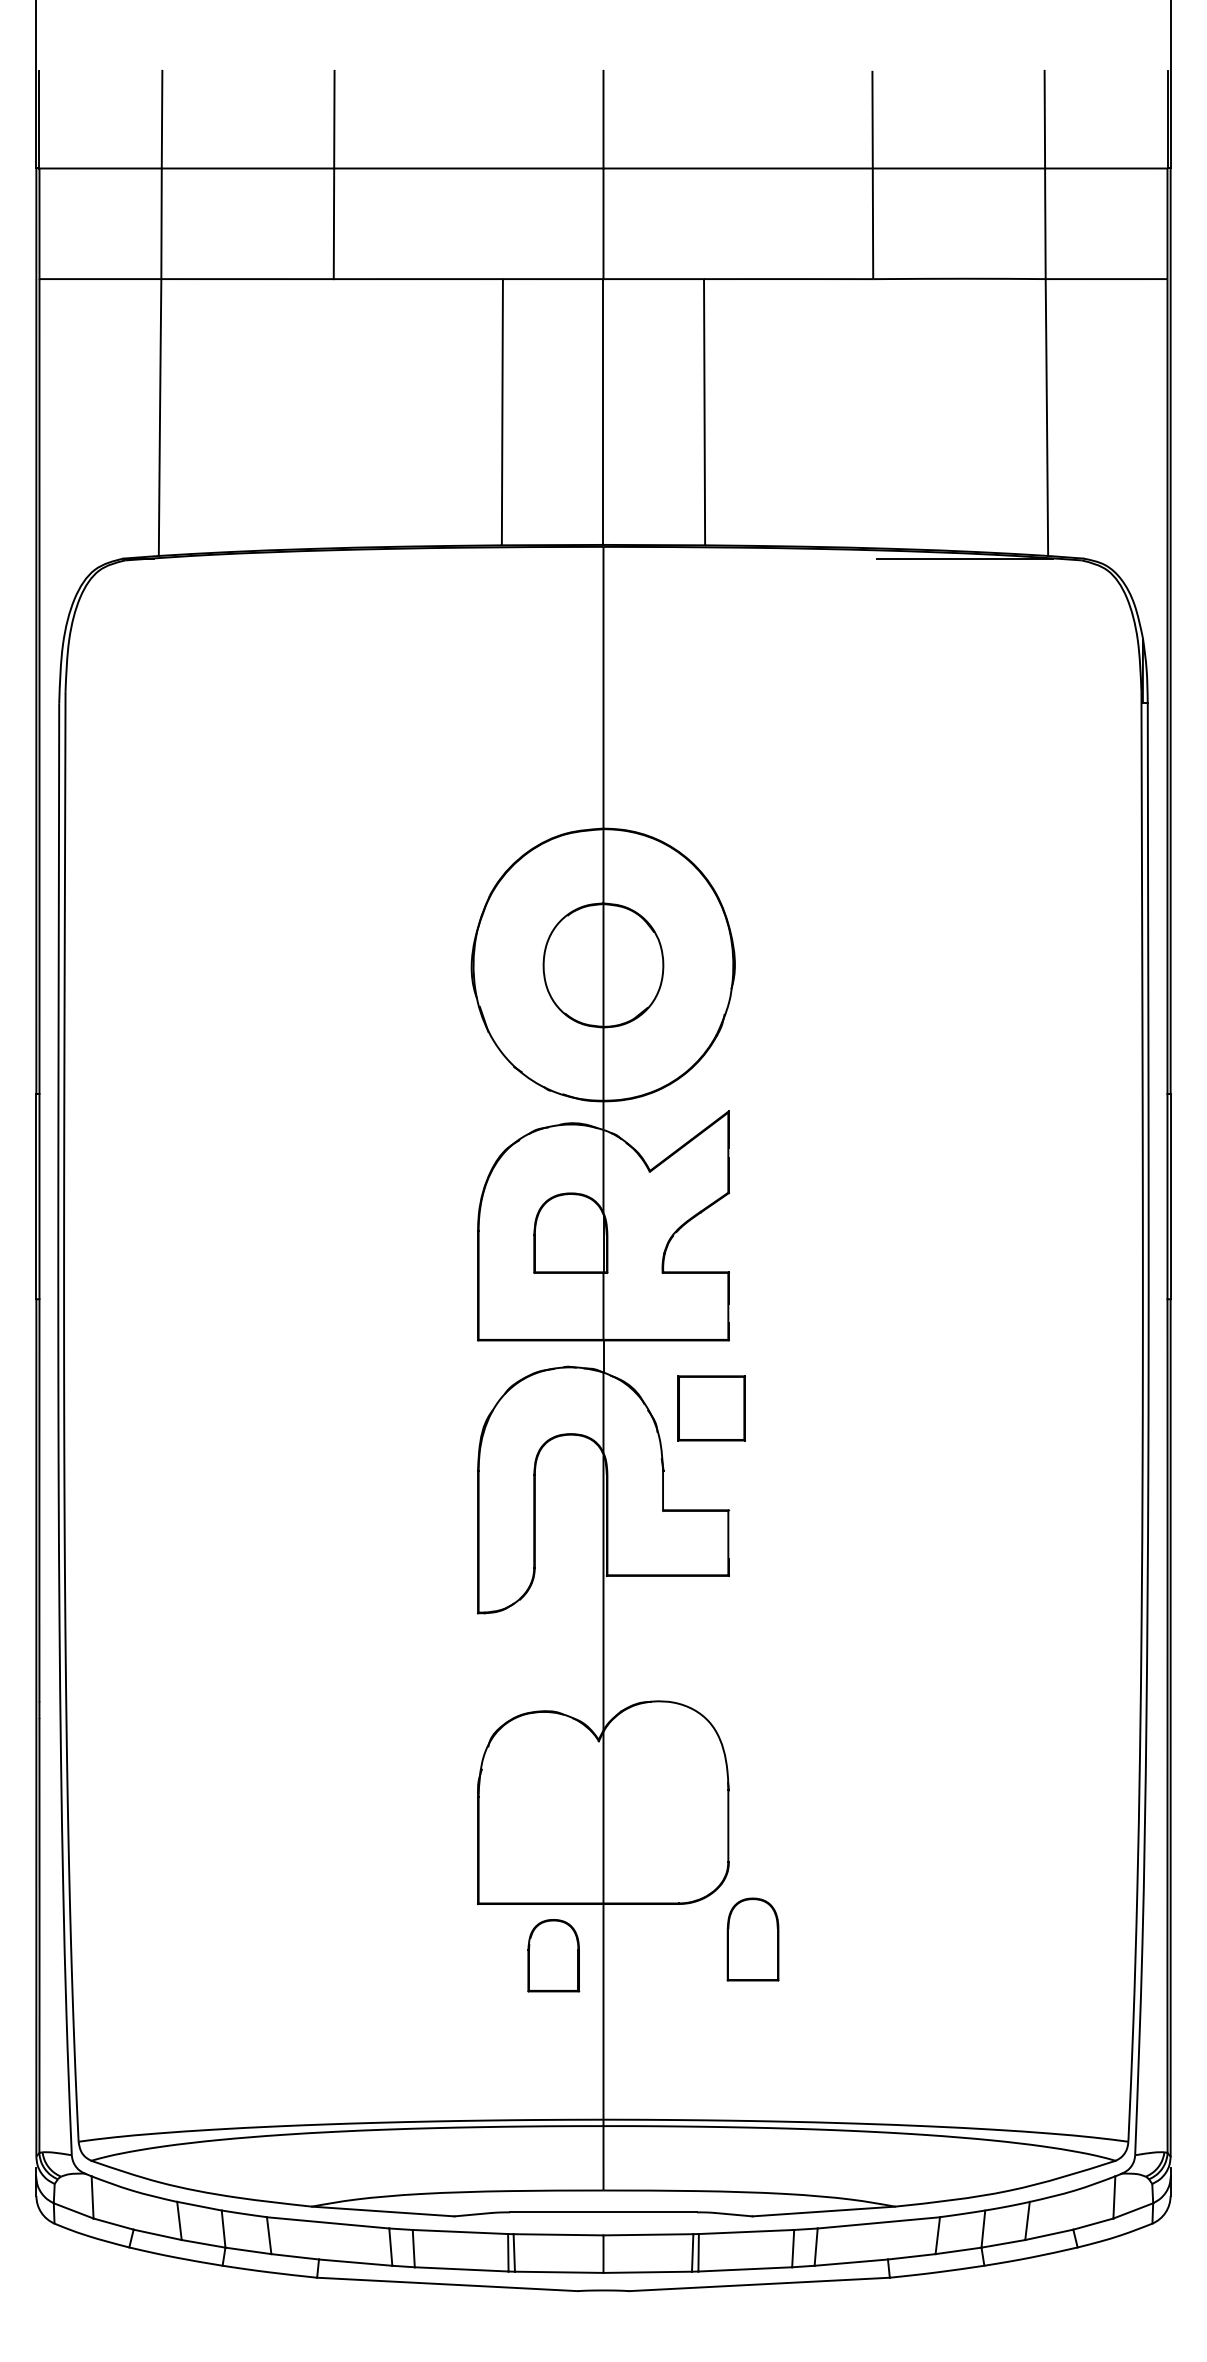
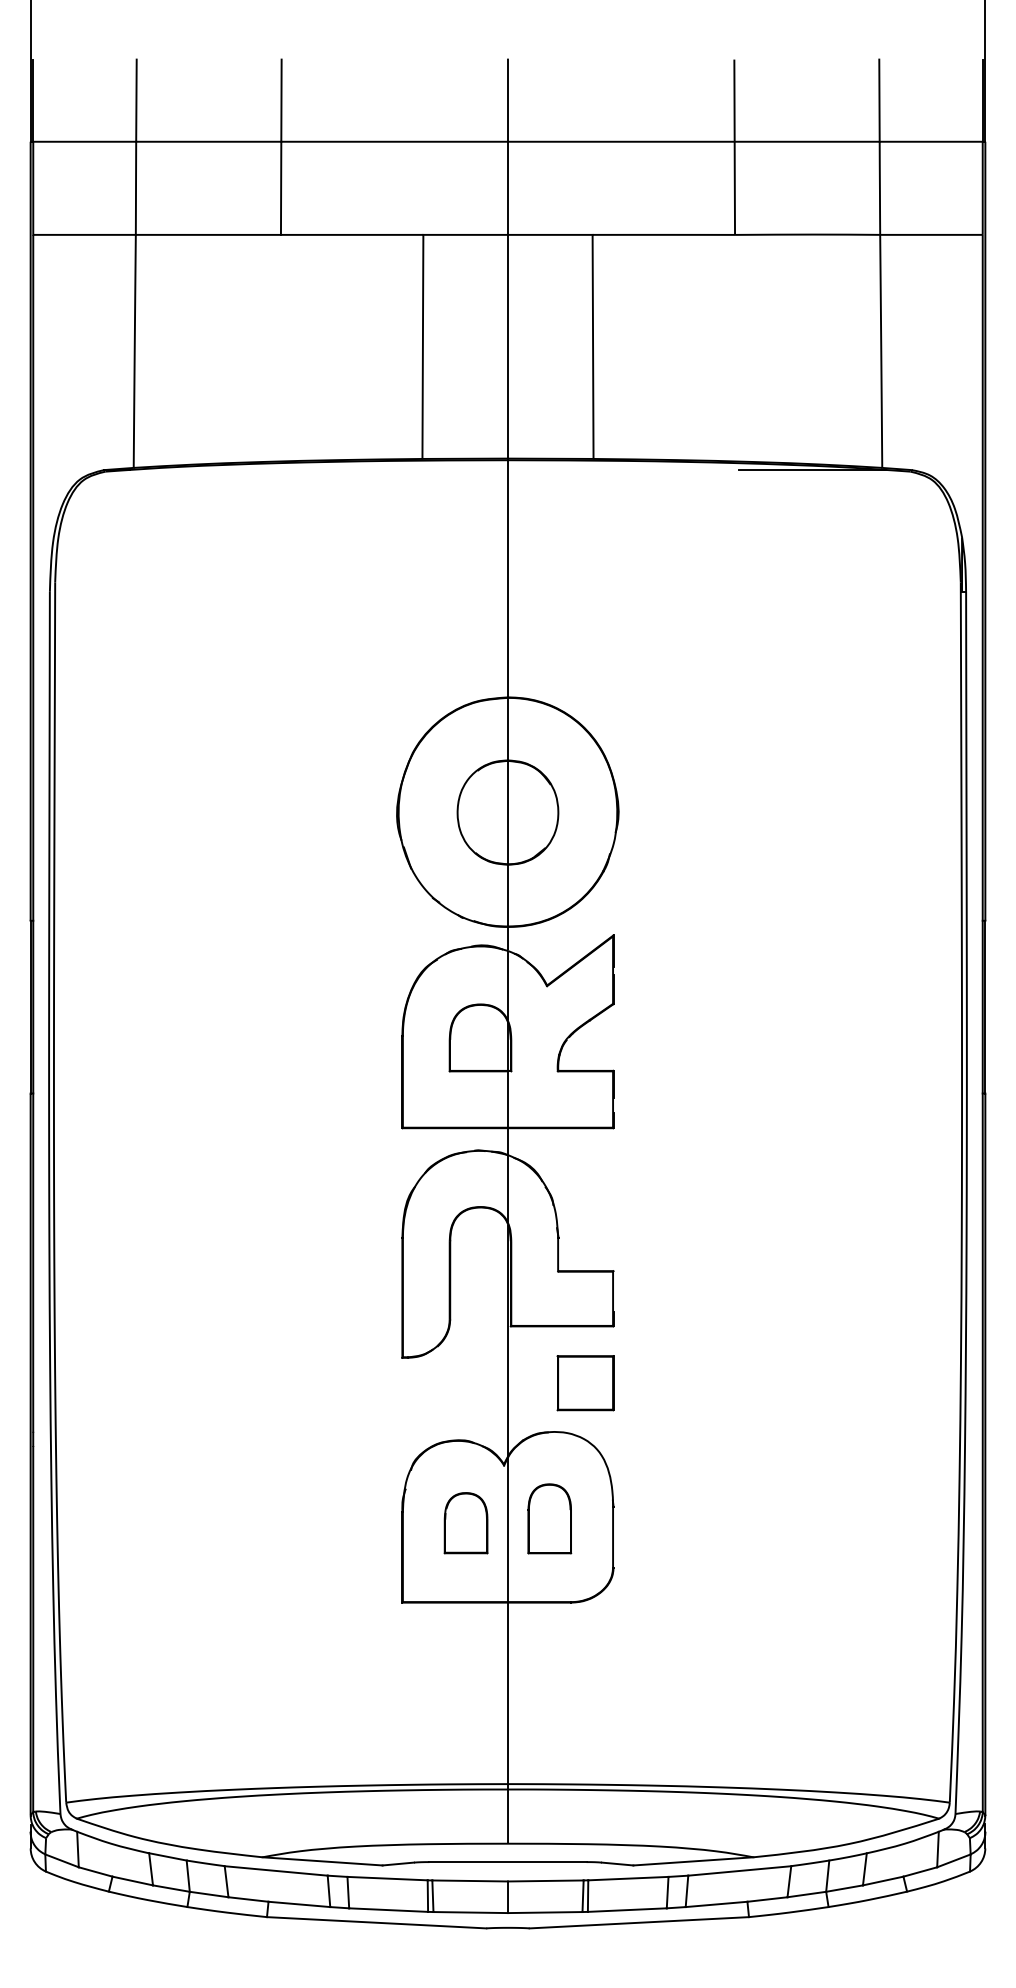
part: (711, 1408) -> (585, 1383), moved
part: (752, 1939) -> (549, 1518), moved
part: (553, 1955) -> (465, 1523), moved

